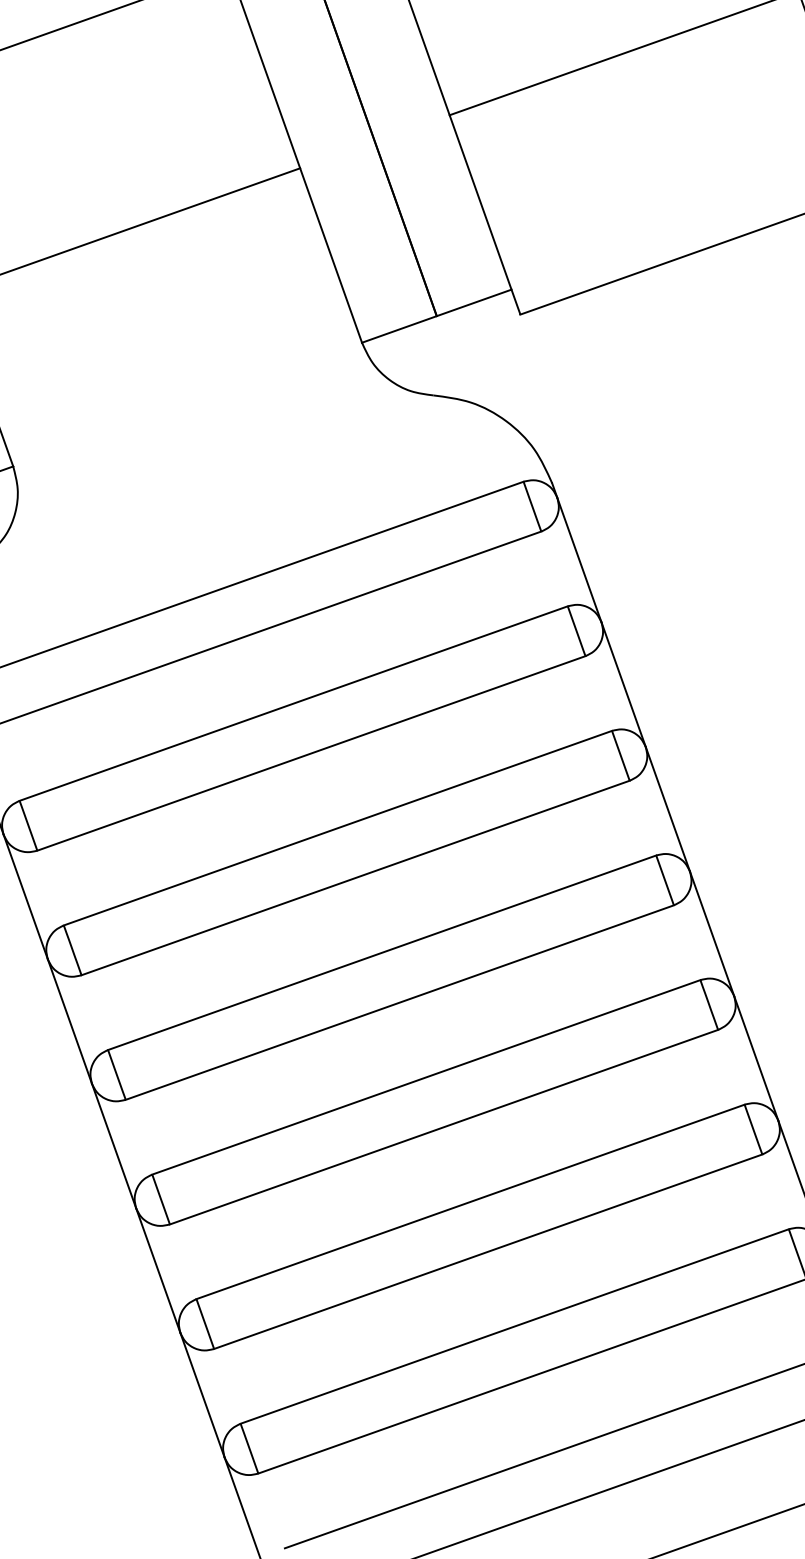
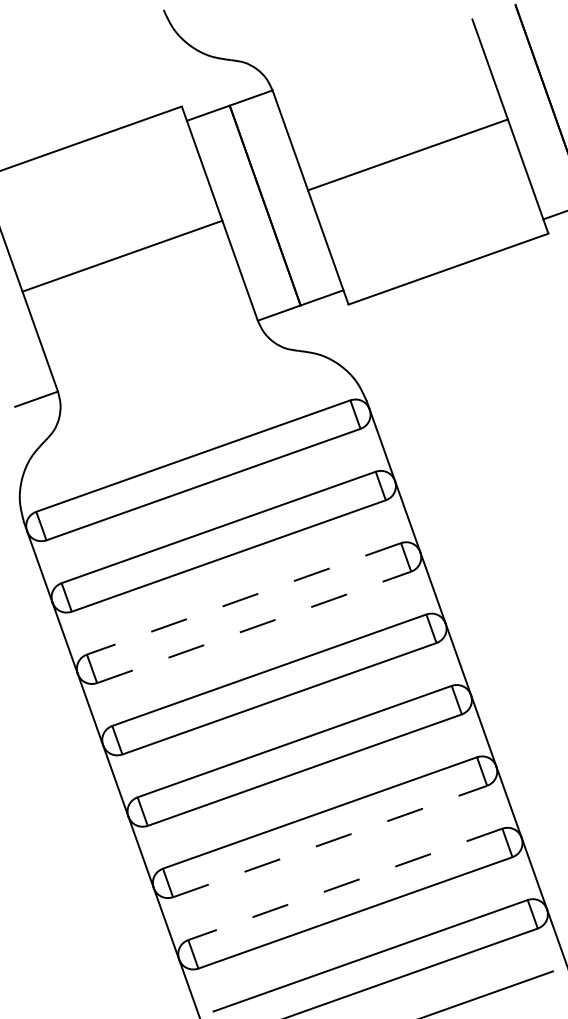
line: (338, 827) -> (244, 598), solid -> dashed
line: (356, 878) -> (254, 627), solid -> dashed
line: (488, 1251) -> (330, 841), solid -> dashed
line: (515, 1326) -> (345, 884), solid -> dashed

